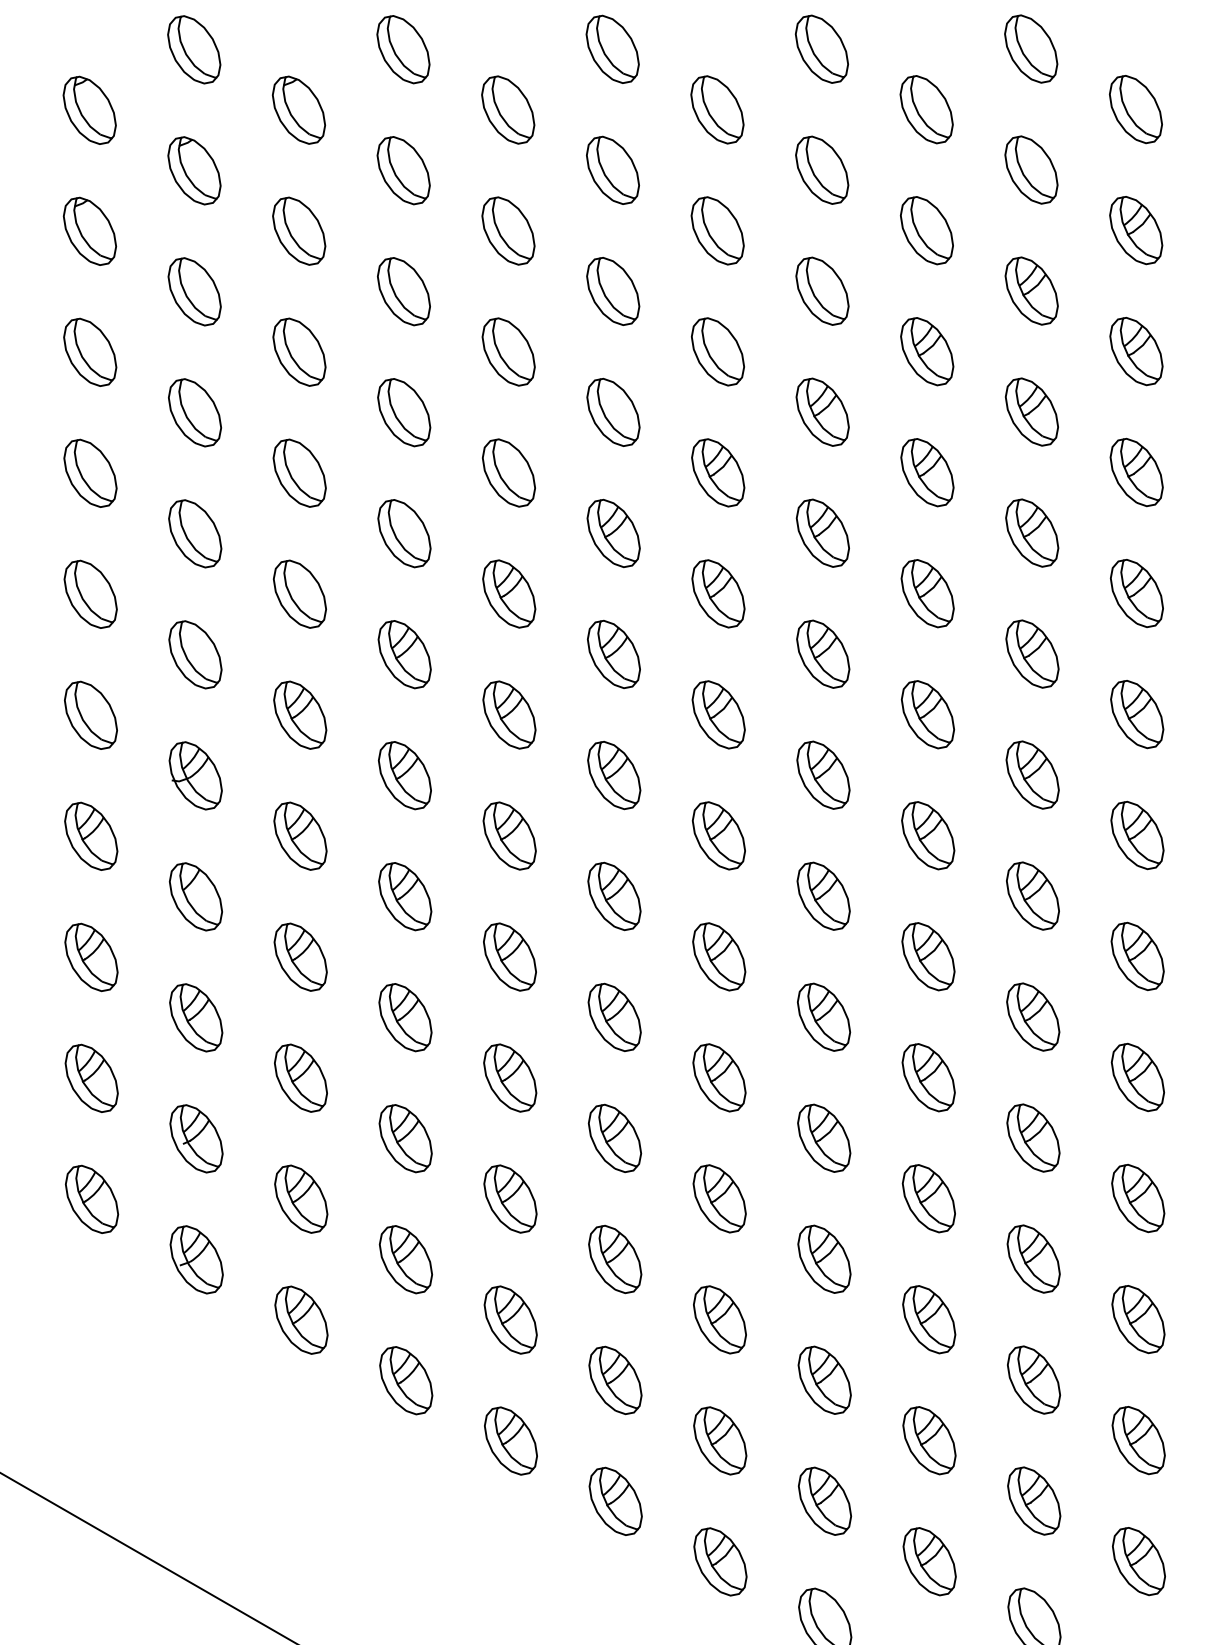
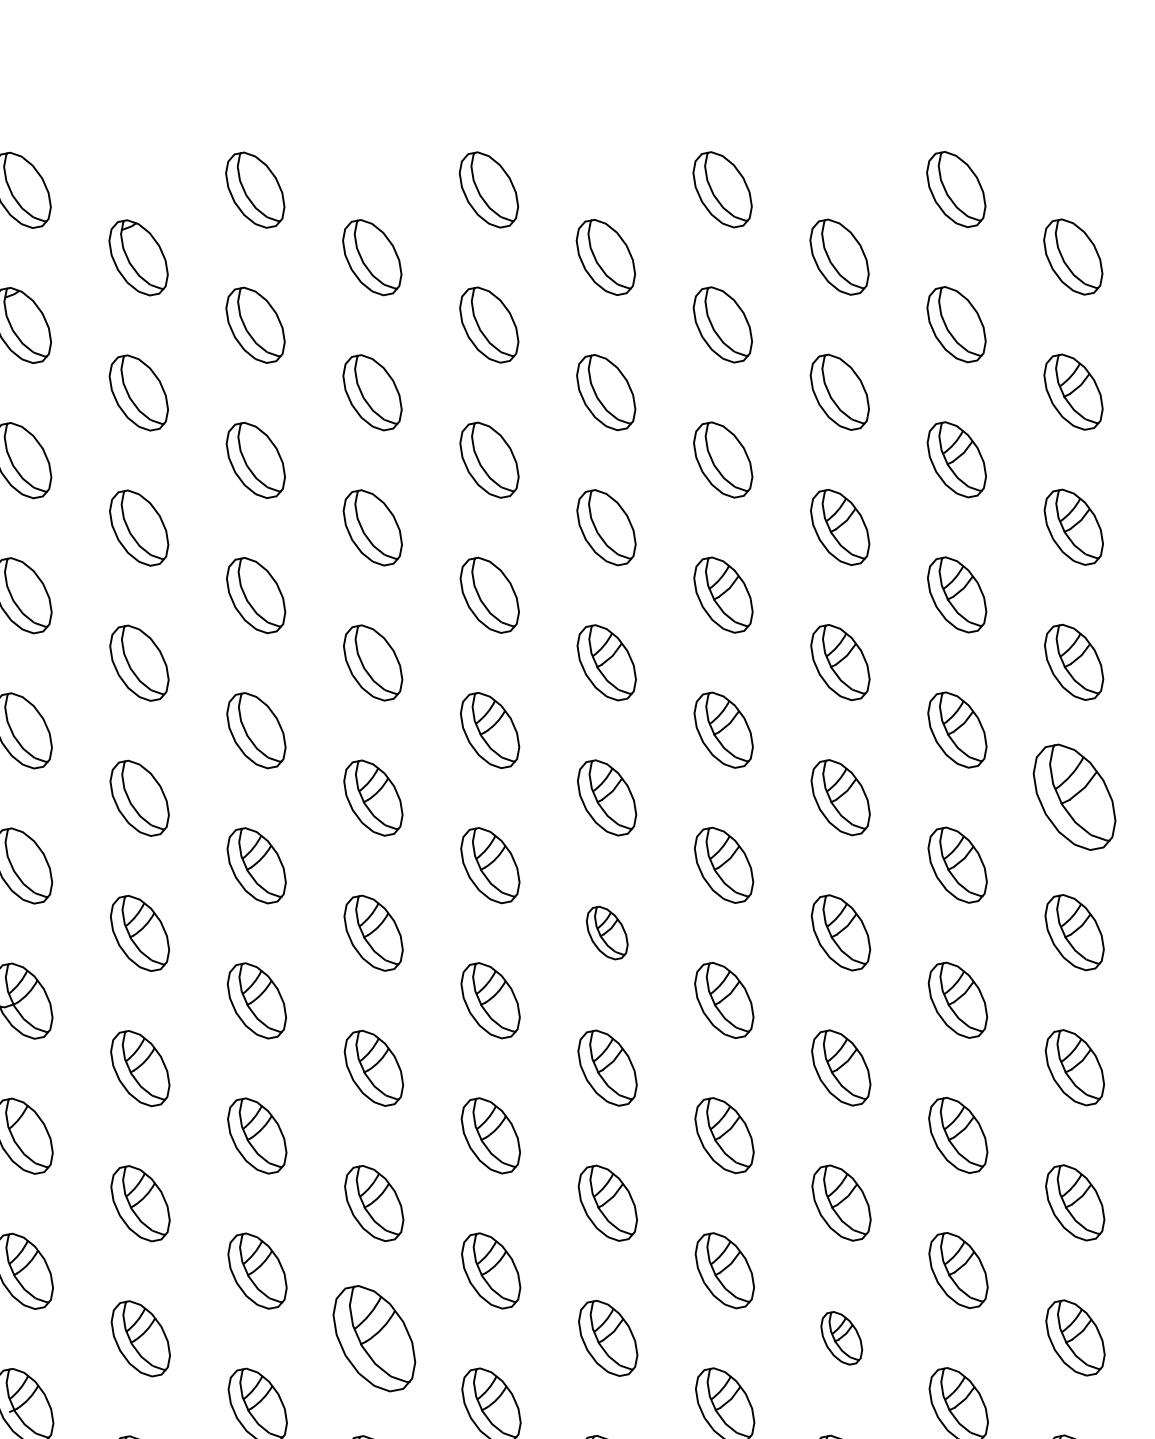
part: (1136, 593) -> (1073, 797), size x1.4
part: (718, 714) -> (607, 932), size x0.7
part: (510, 1077) -> (374, 1337), size x1.4
part: (928, 1077) -> (841, 1337), size x0.7

